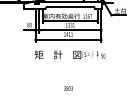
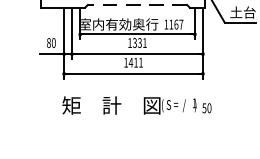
line: (69, 7) -> (135, 5), solid -> dashed

